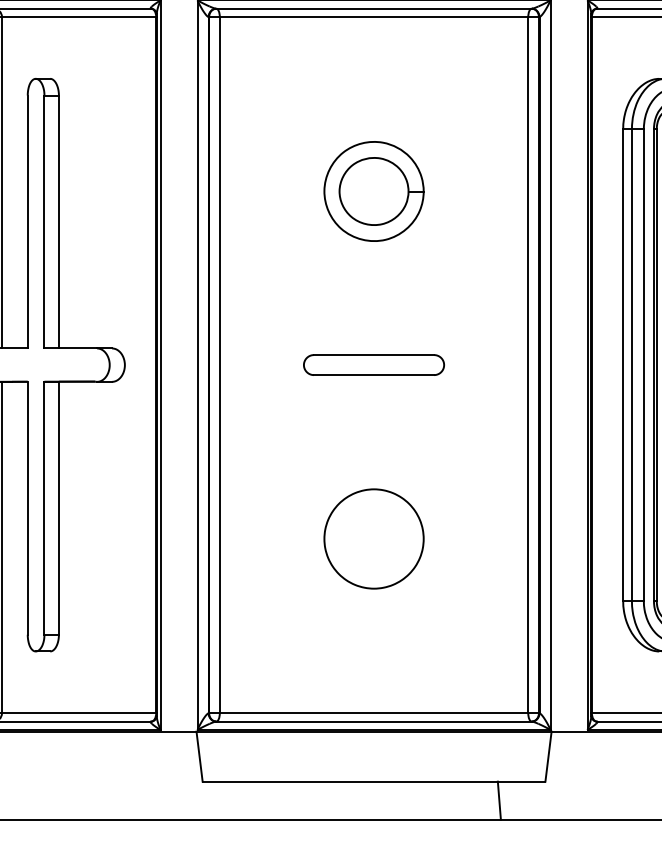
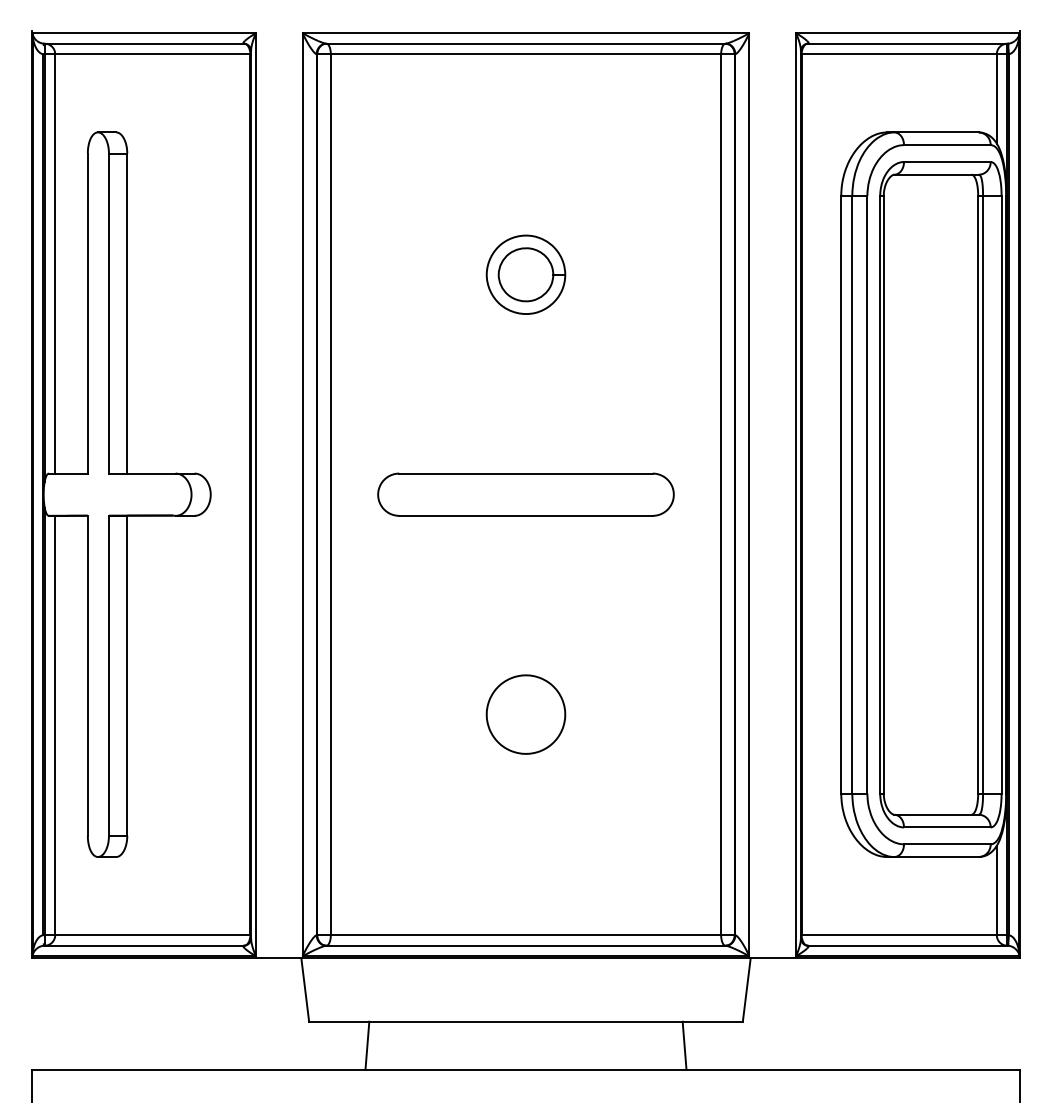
part: (373, 191) -> (525, 274), size x0.62
part: (373, 364) -> (525, 494), size x1.67
part: (373, 538) -> (525, 714), size x0.62
line: (248, 800) -> (367, 1045), added

